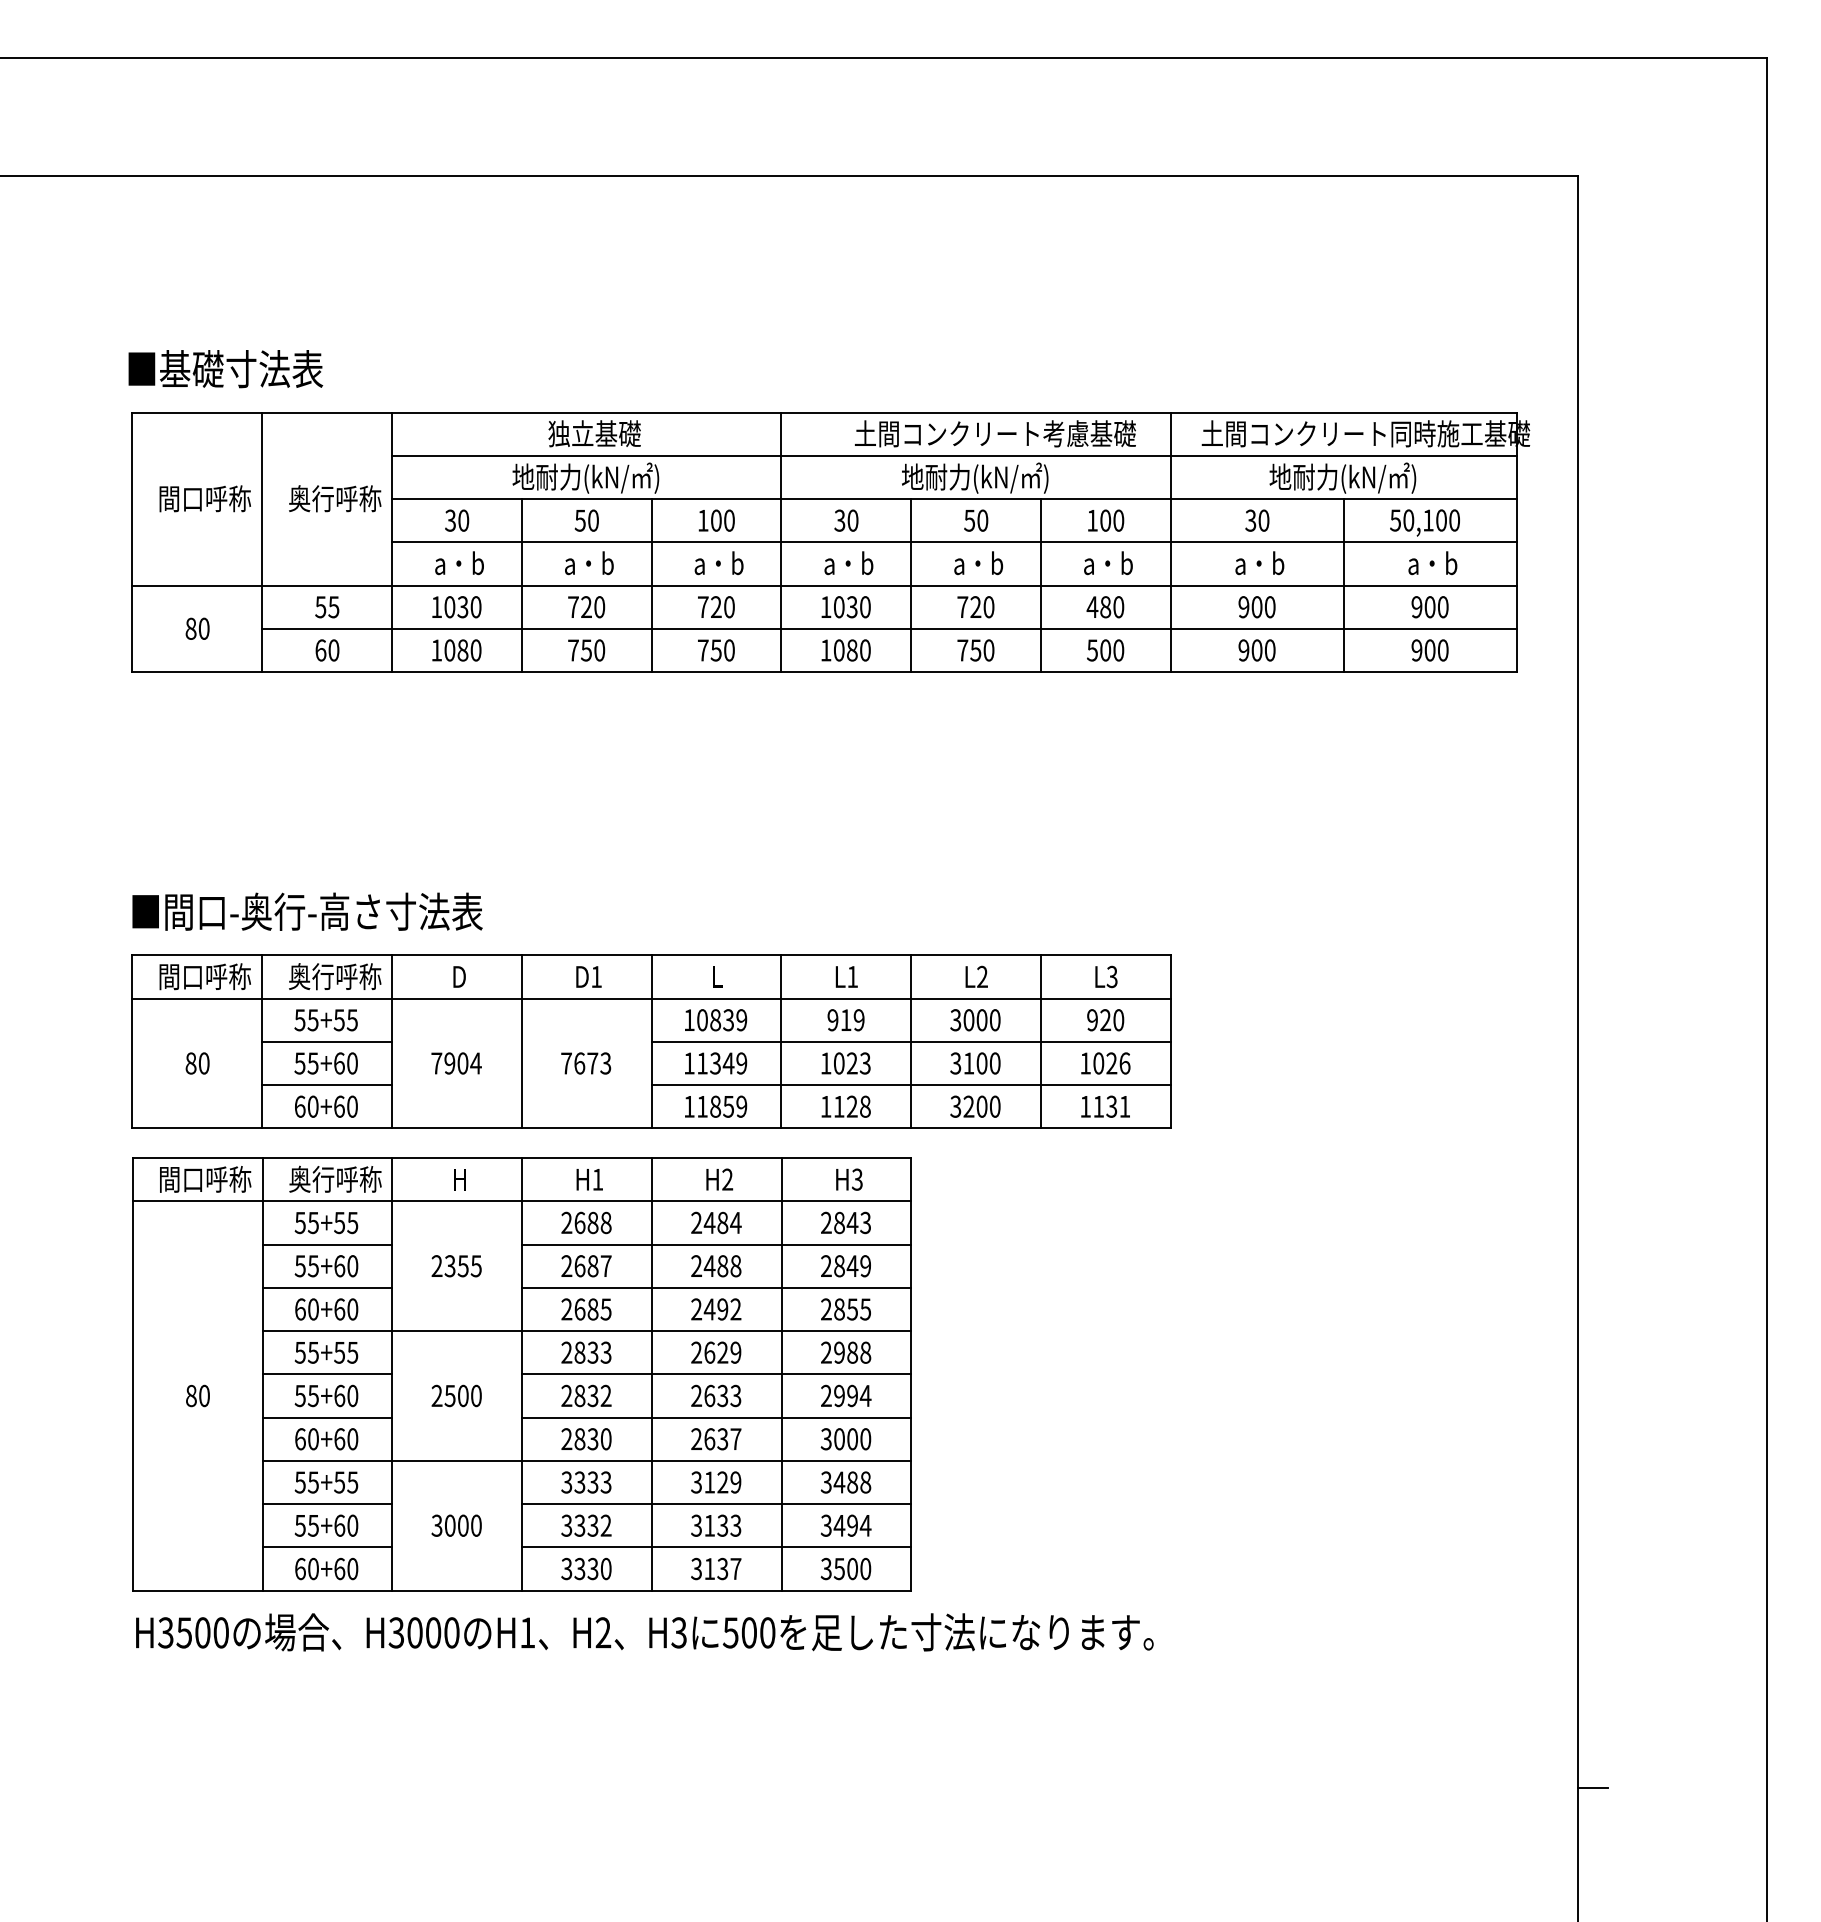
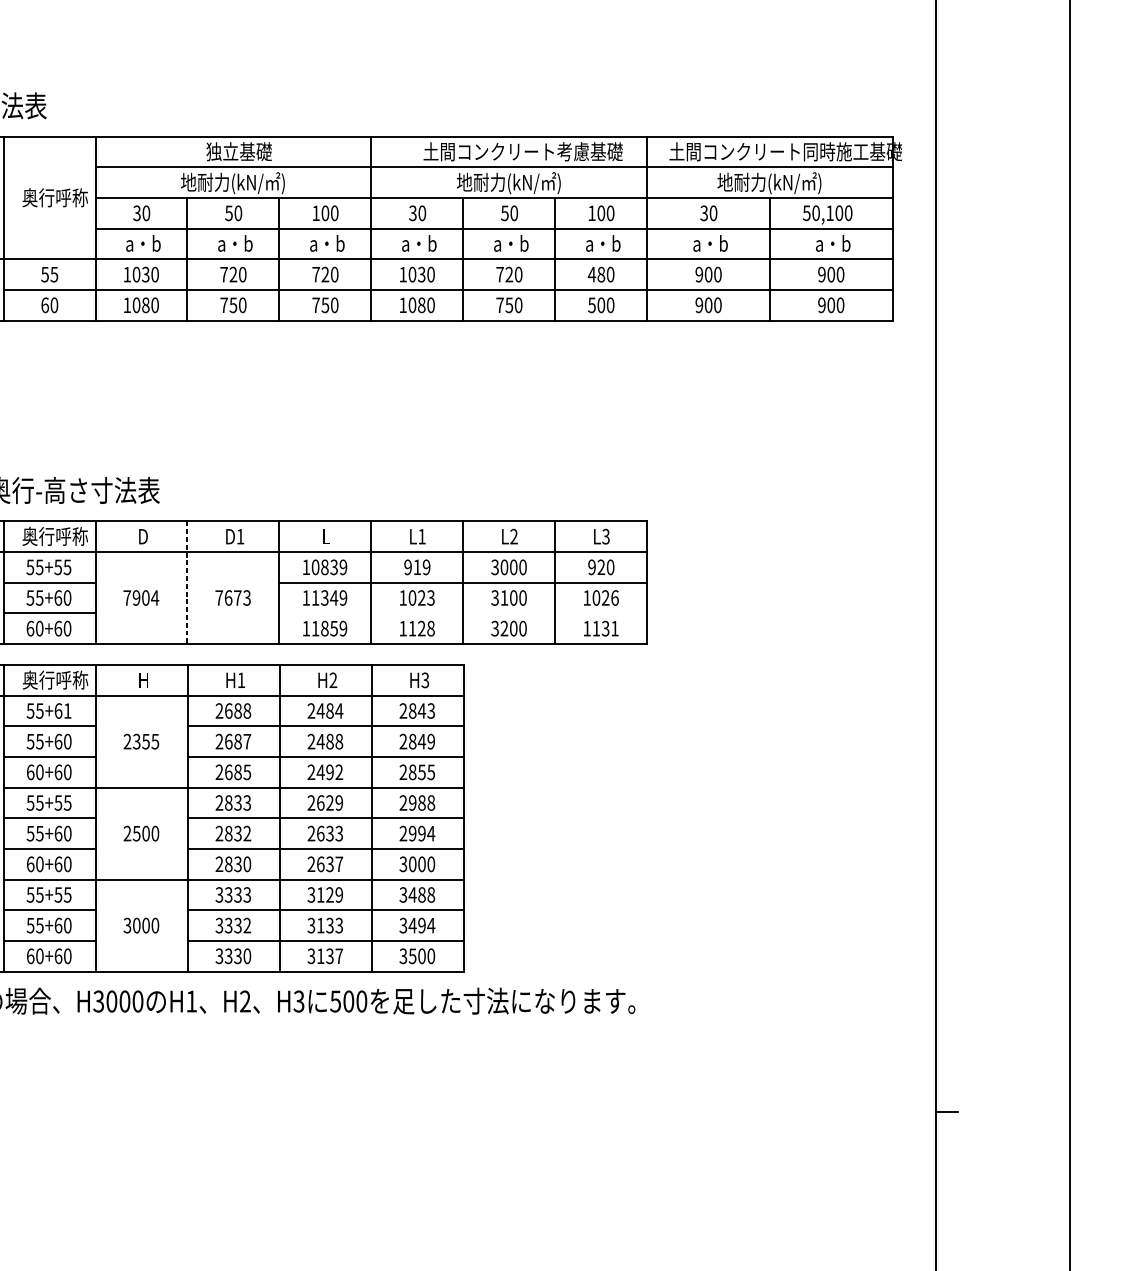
line: (521, 1041) -> (187, 582), solid -> dashed
line: (910, 1085) -> (463, 613), removed
text: (346, 1222) -> (63, 710), 55+55 -> 55+61

